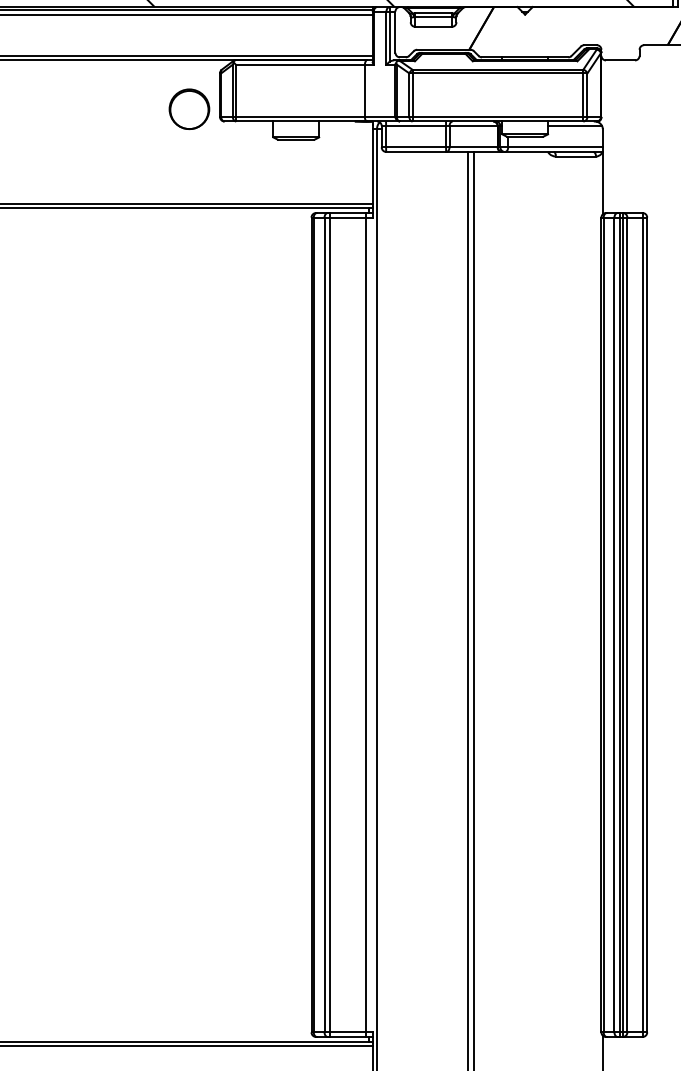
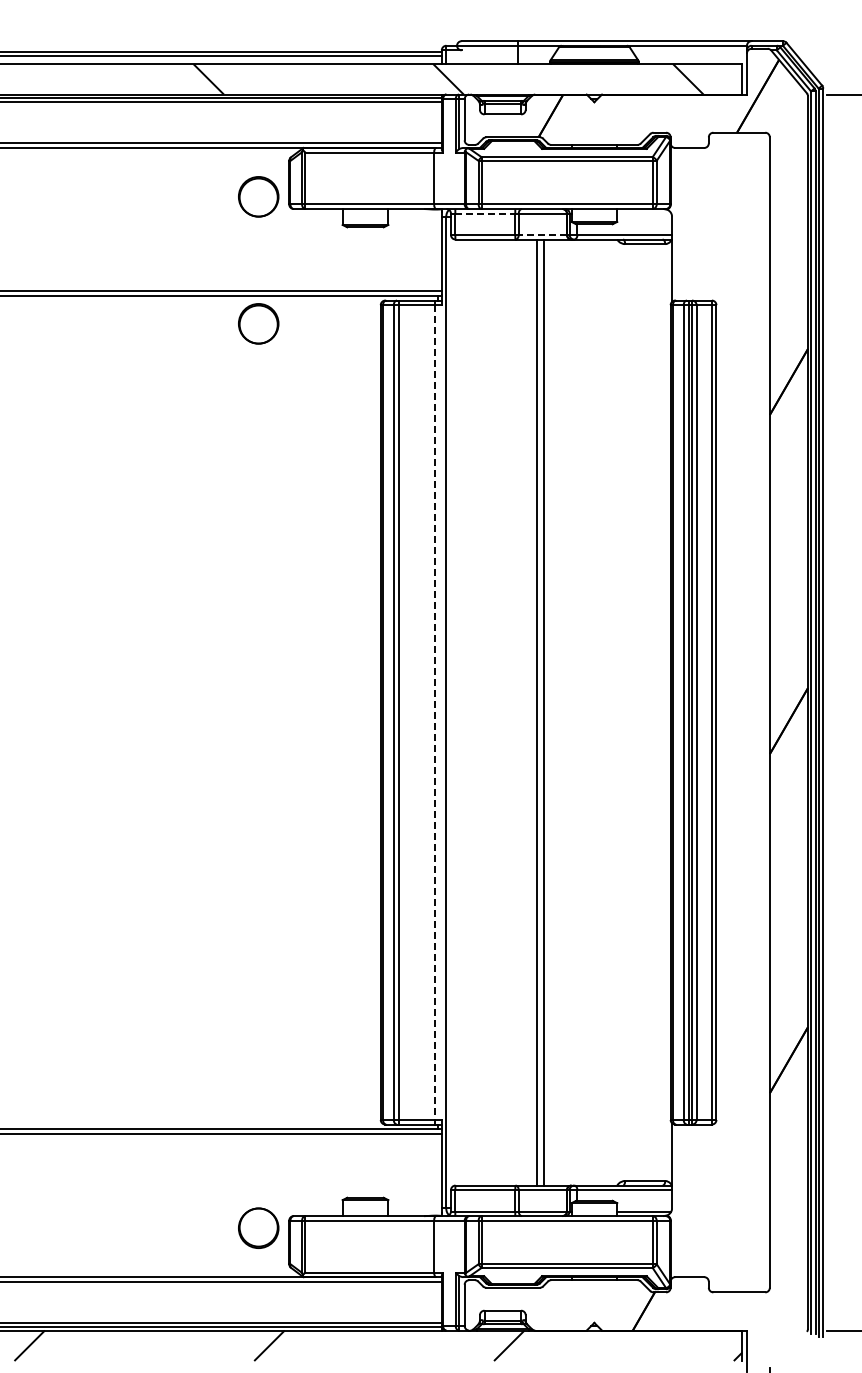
line: (416, 125) -> (485, 213), solid -> dashed
line: (575, 125) -> (644, 213), removed
line: (473, 146) -> (542, 234), solid -> dashed
circle: (189, 235) -> (258, 323), added
line: (366, 625) -> (435, 713), solid -> dashed

